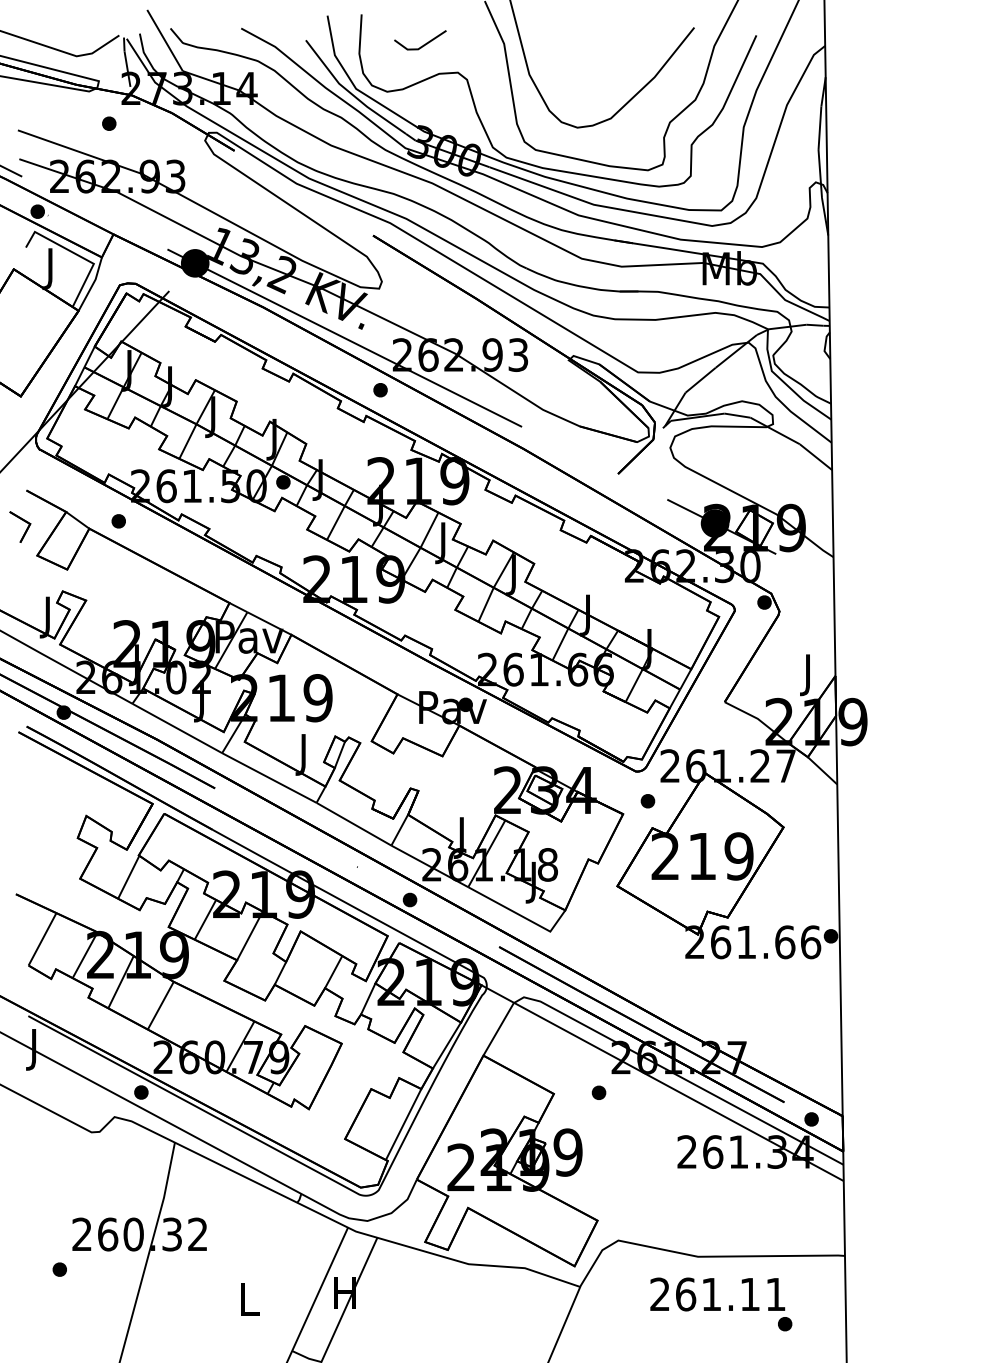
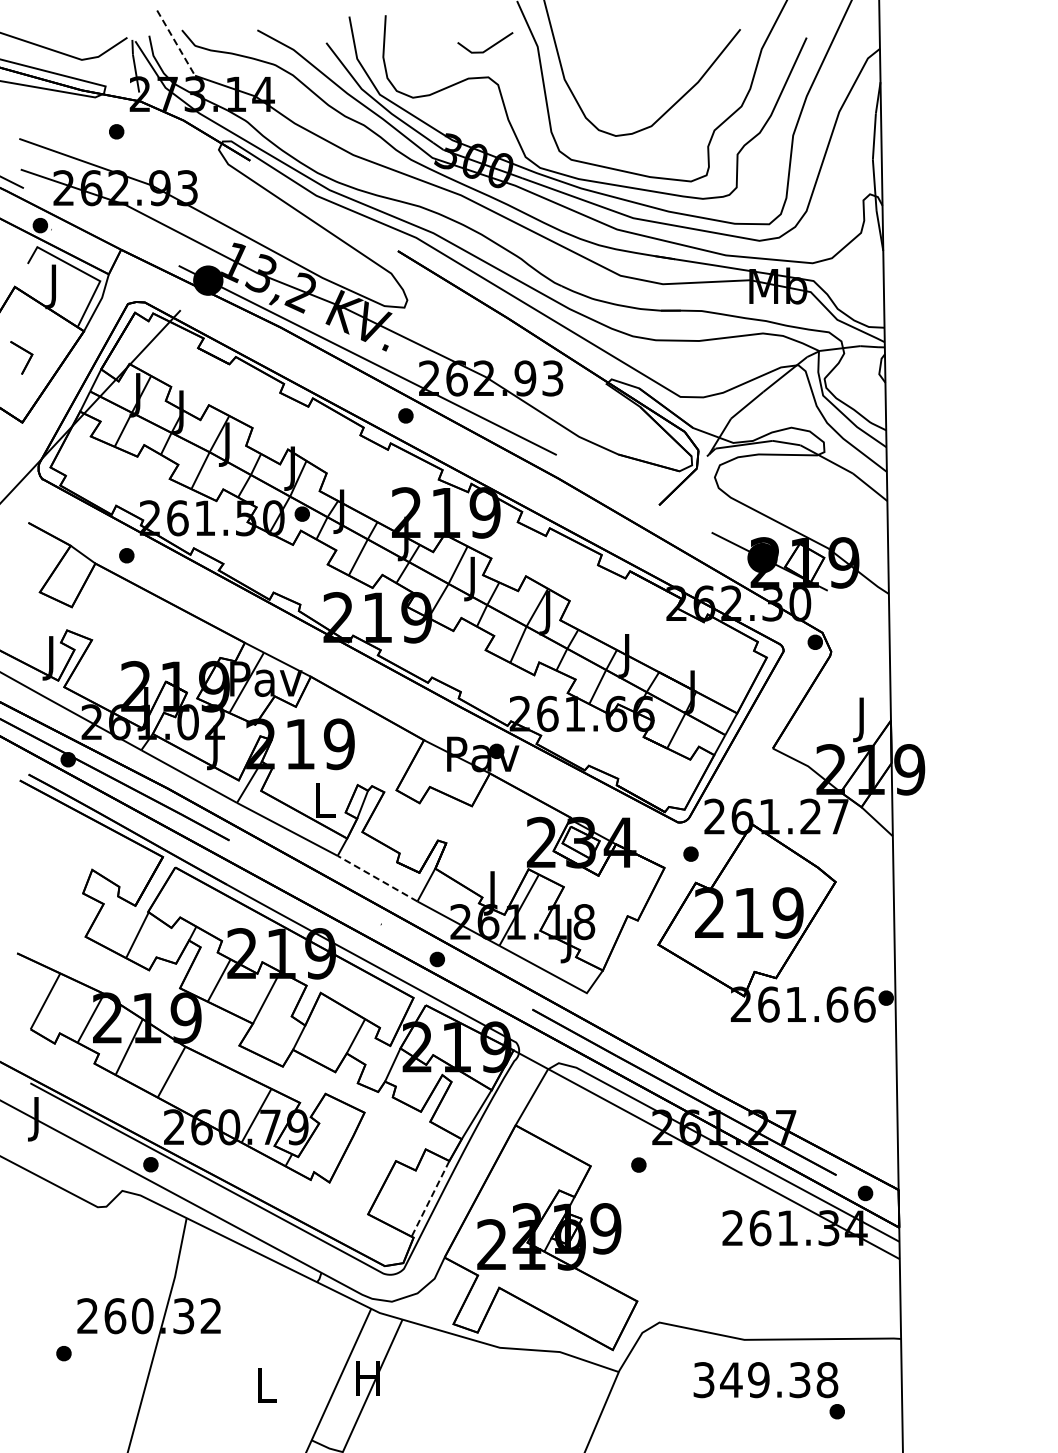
line: (165, 40) -> (176, 43), solid -> dashed
line: (423, 44) -> (488, 47), moved
part: (22, 521) -> (24, 351), moved
text: (305, 754) -> (325, 804), J -> L
line: (353, 824) -> (377, 878), solid -> dashed
line: (403, 1125) -> (430, 1199), solid -> dashed
text: (717, 1294) -> (765, 1380), 261.11 -> 349.38

